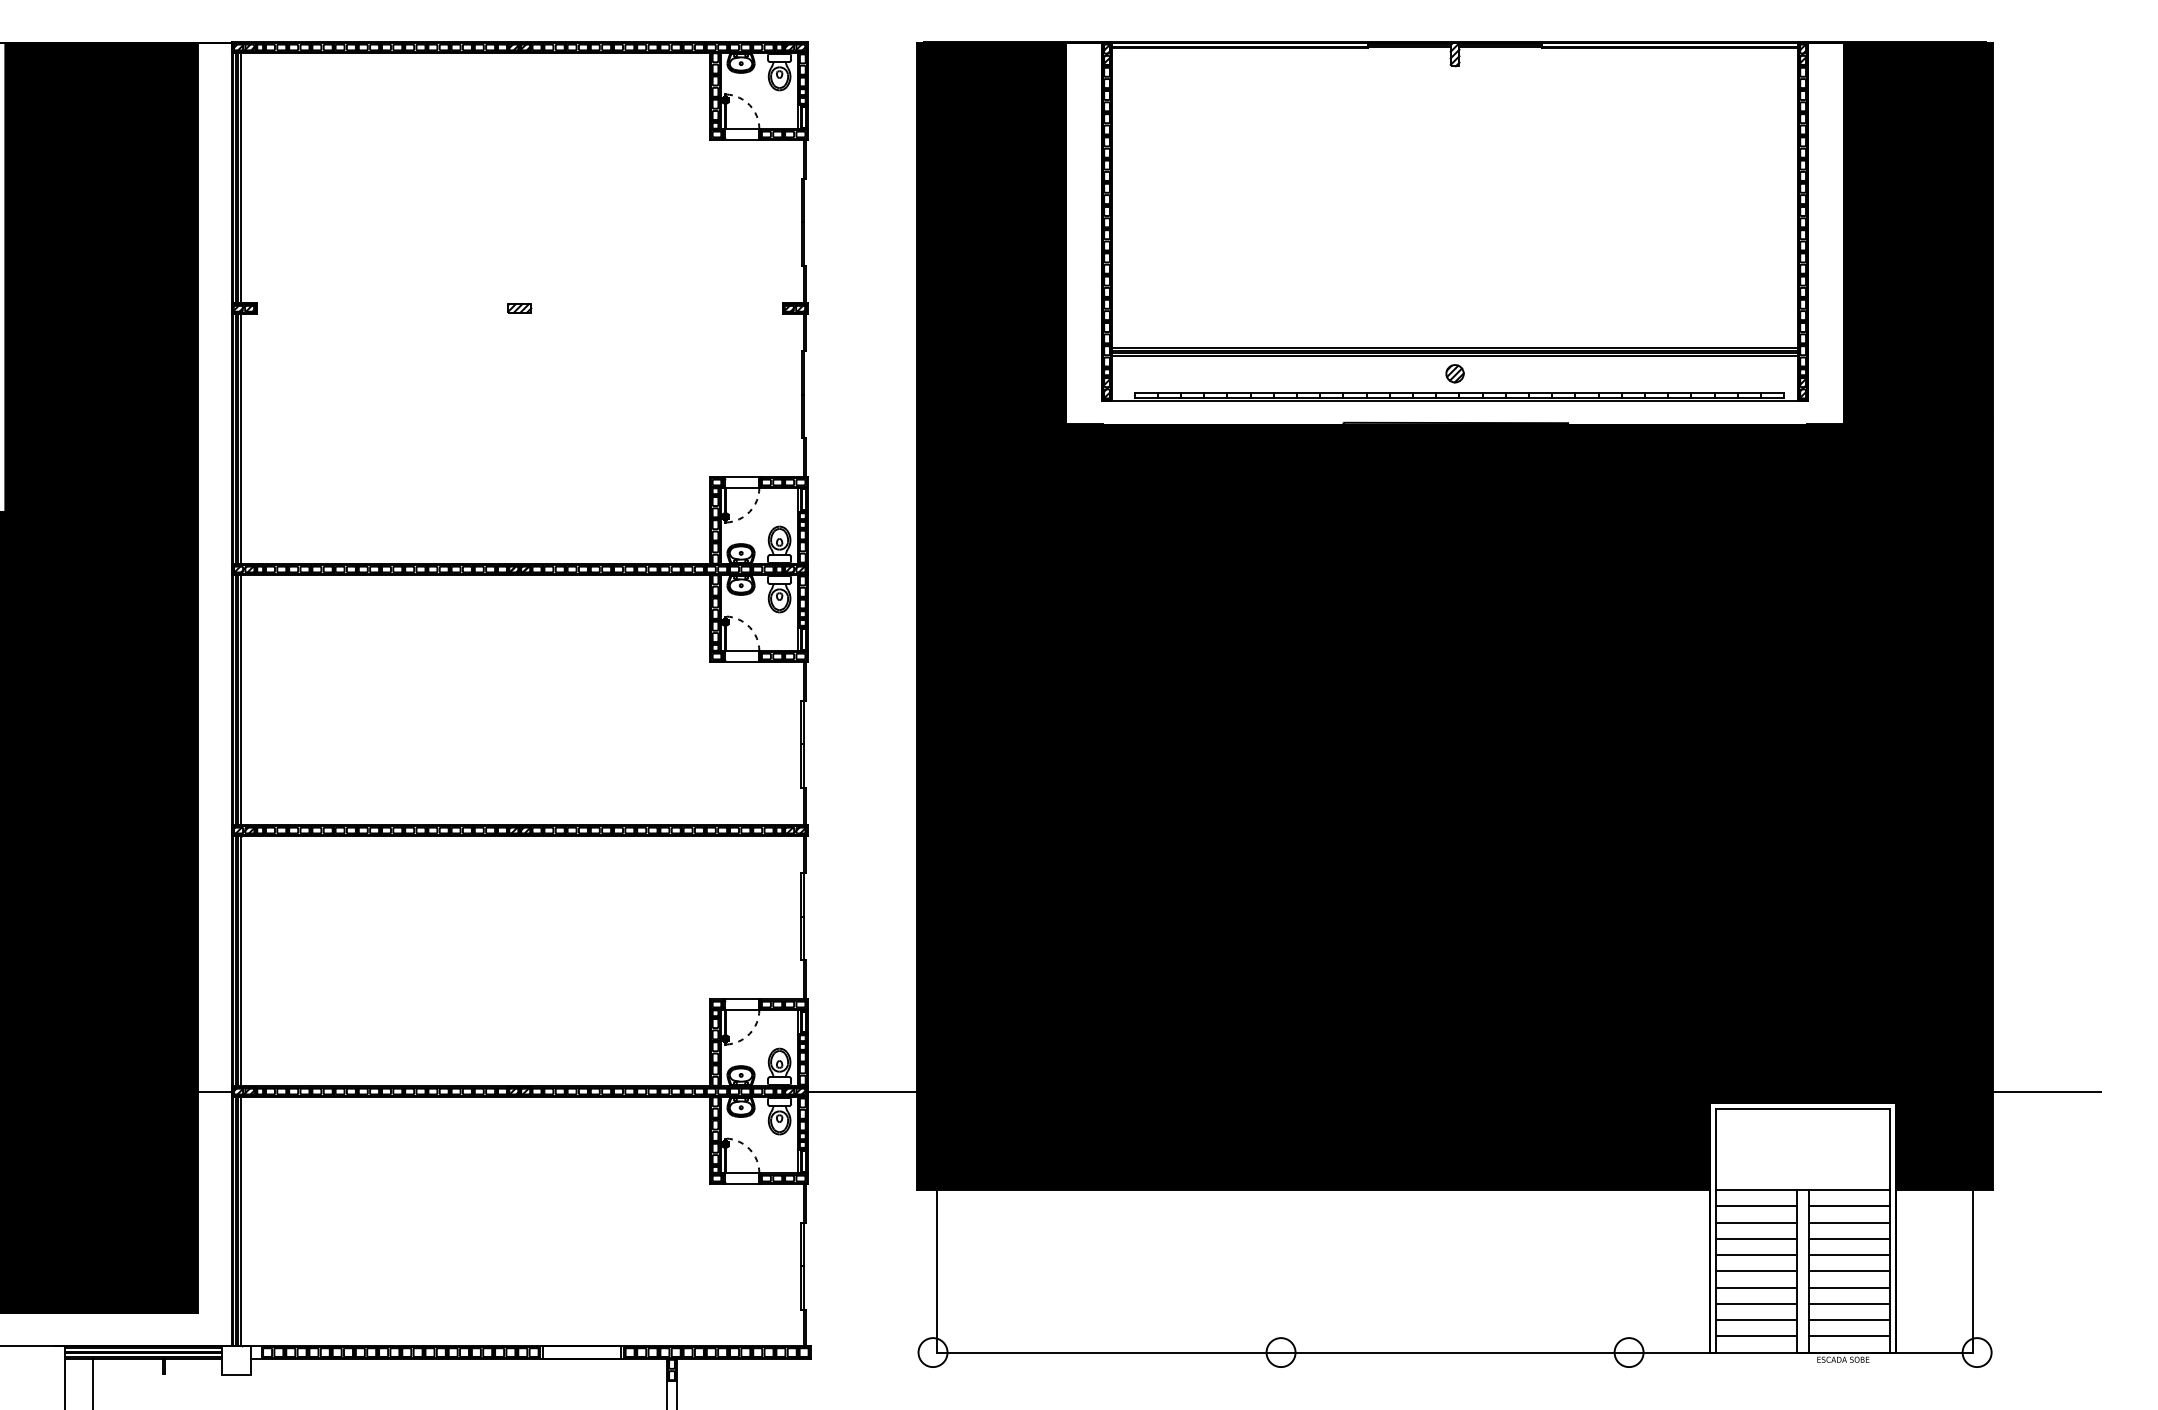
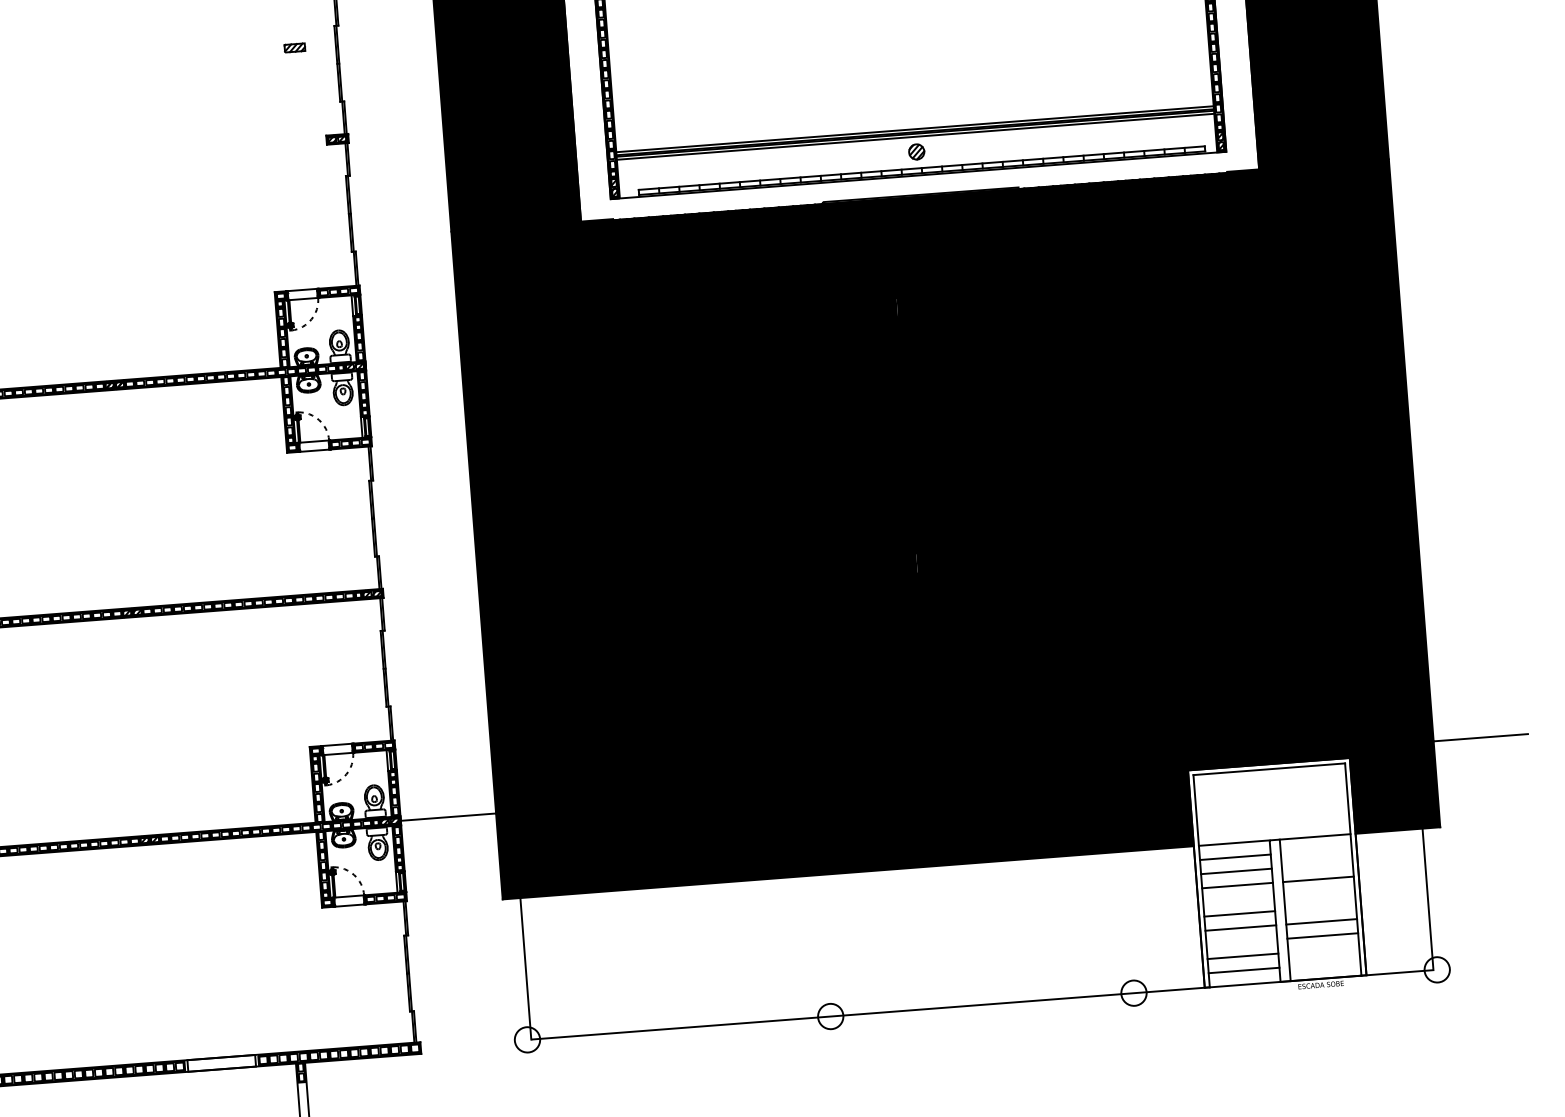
part: (519, 308) -> (294, 47), moved
line: (1849, 1206) -> (1316, 851), removed
line: (1849, 1222) -> (1317, 865), removed
line: (1756, 1255) -> (1238, 900), removed
line: (1849, 1255) -> (1319, 893), removed
line: (1849, 1271) -> (1320, 907), removed
line: (1756, 1303) -> (1241, 941), removed
line: (1849, 1320) -> (1323, 950), removed
line: (1849, 1336) -> (1324, 964), removed

